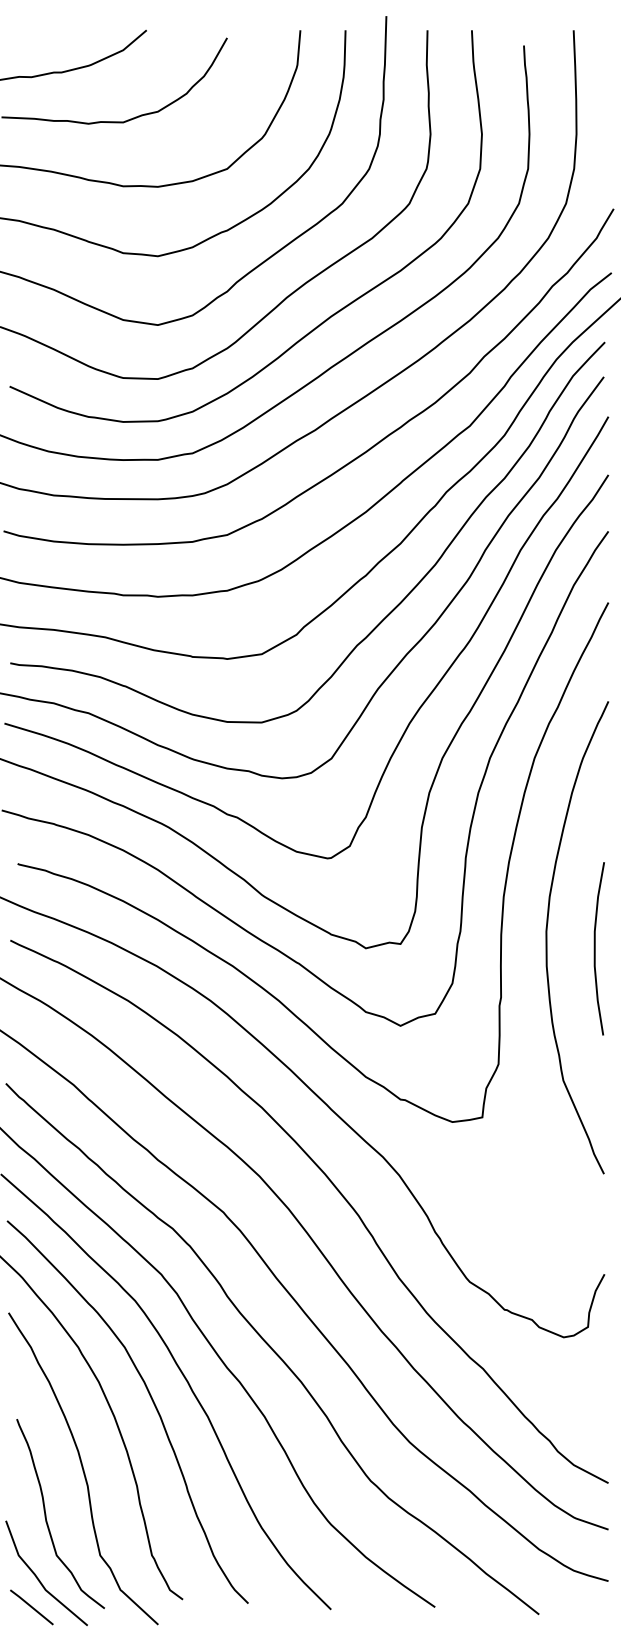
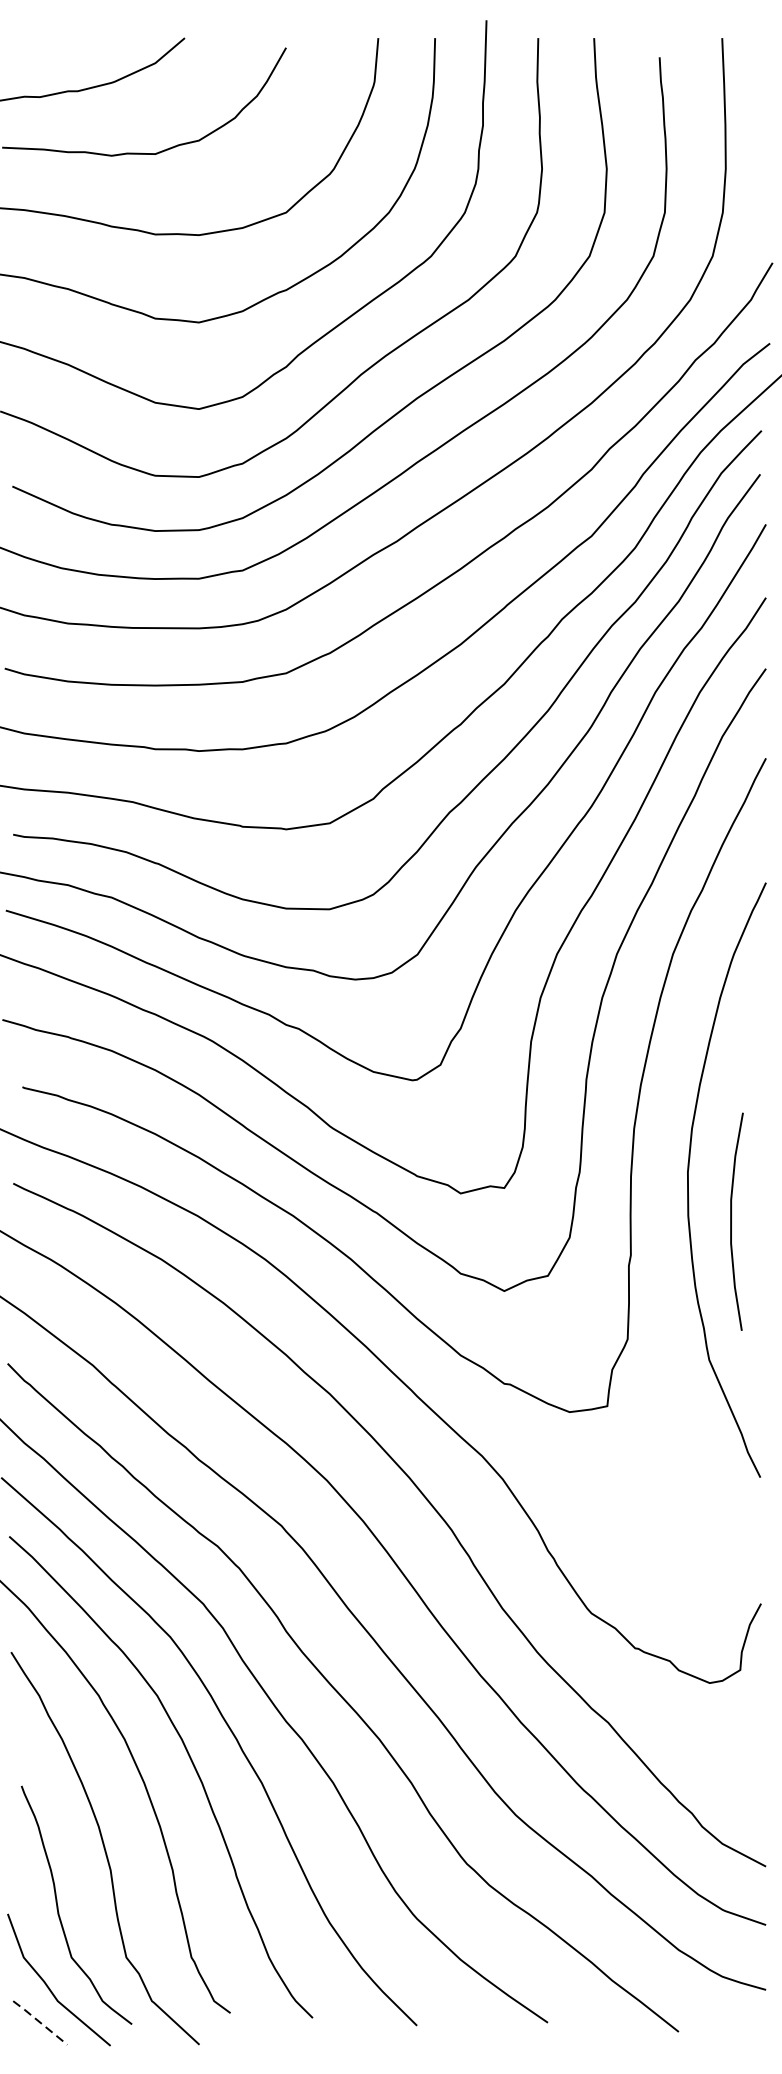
curve: (595, 948) -> (732, 1221), moved
line: (31, 1606) -> (39, 2021), solid -> dashed

